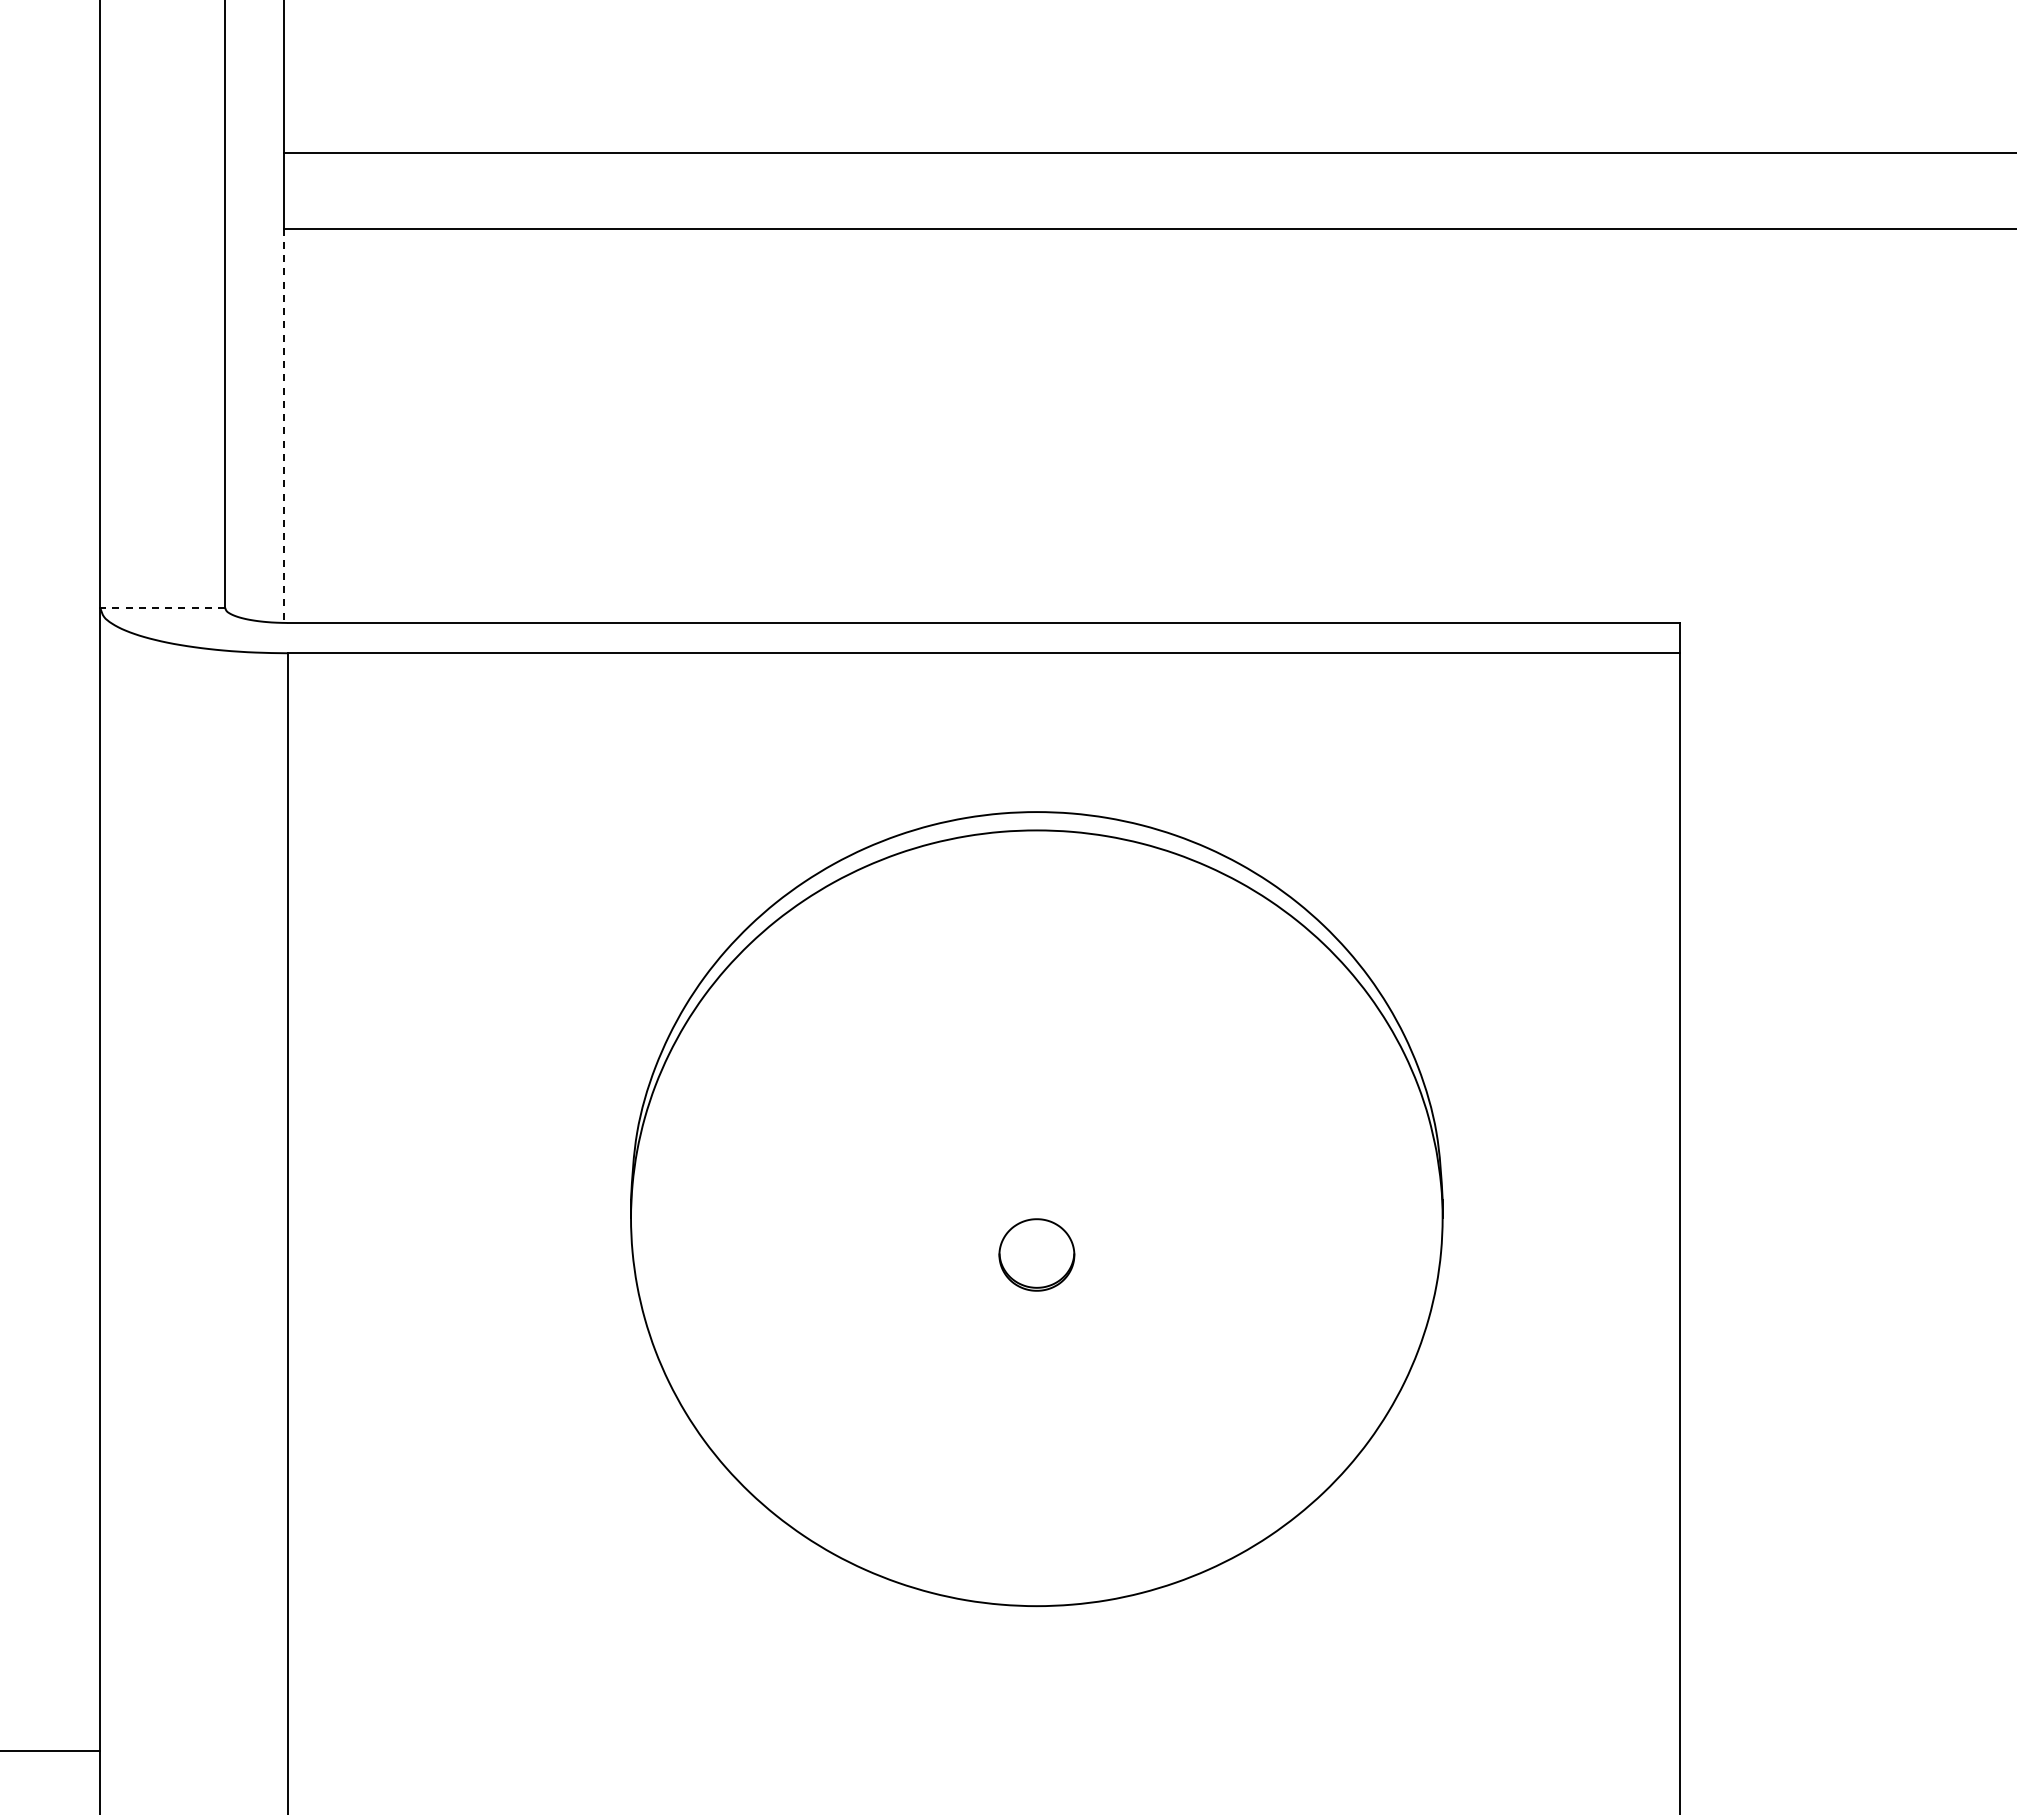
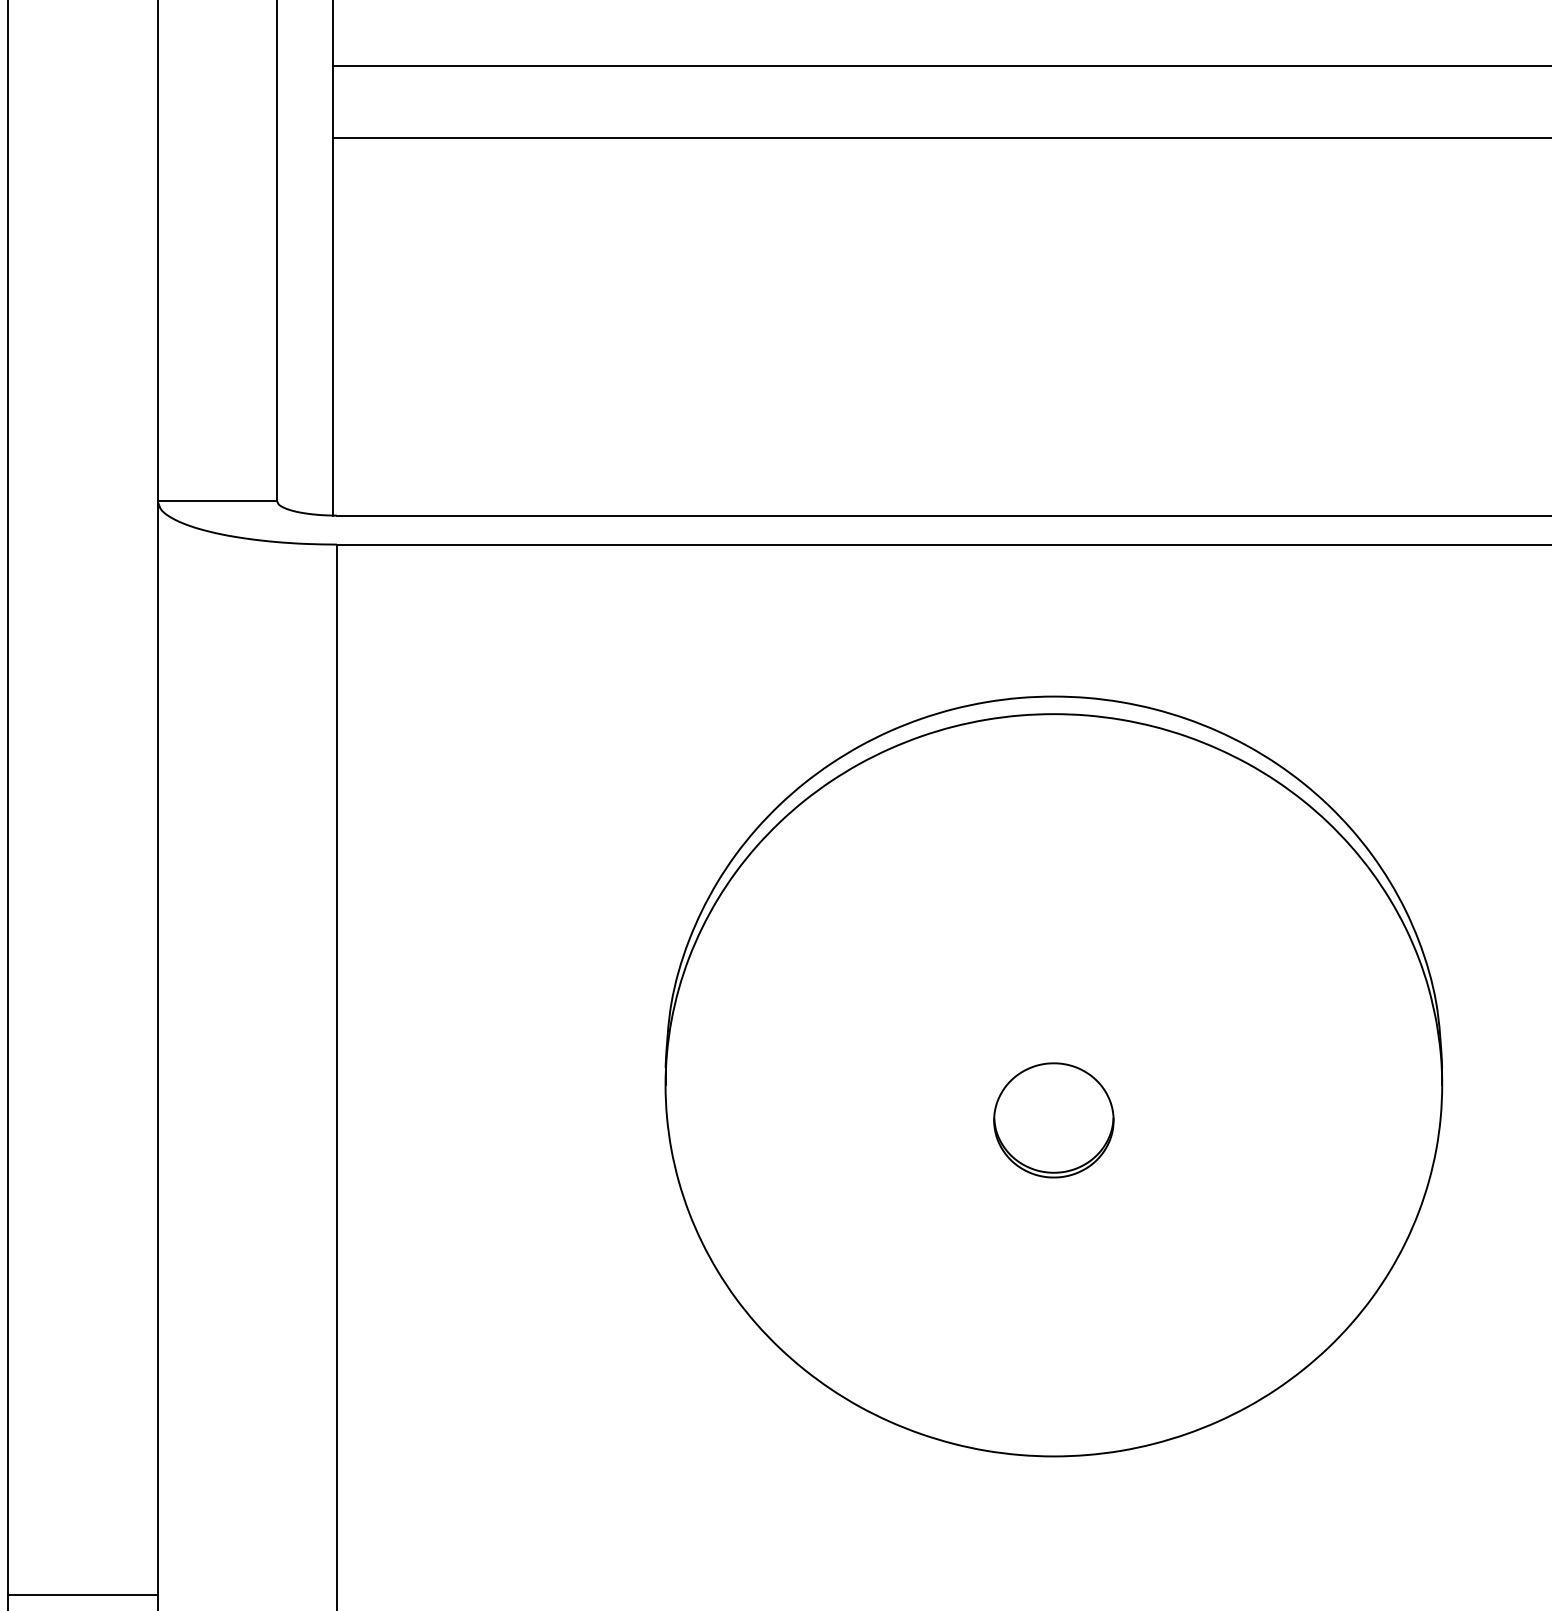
line: (283, 426) -> (333, 327), dashed -> solid
line: (162, 607) -> (217, 500), dashed -> solid
part: (1036, 1254) -> (1053, 1119), size x1.67

